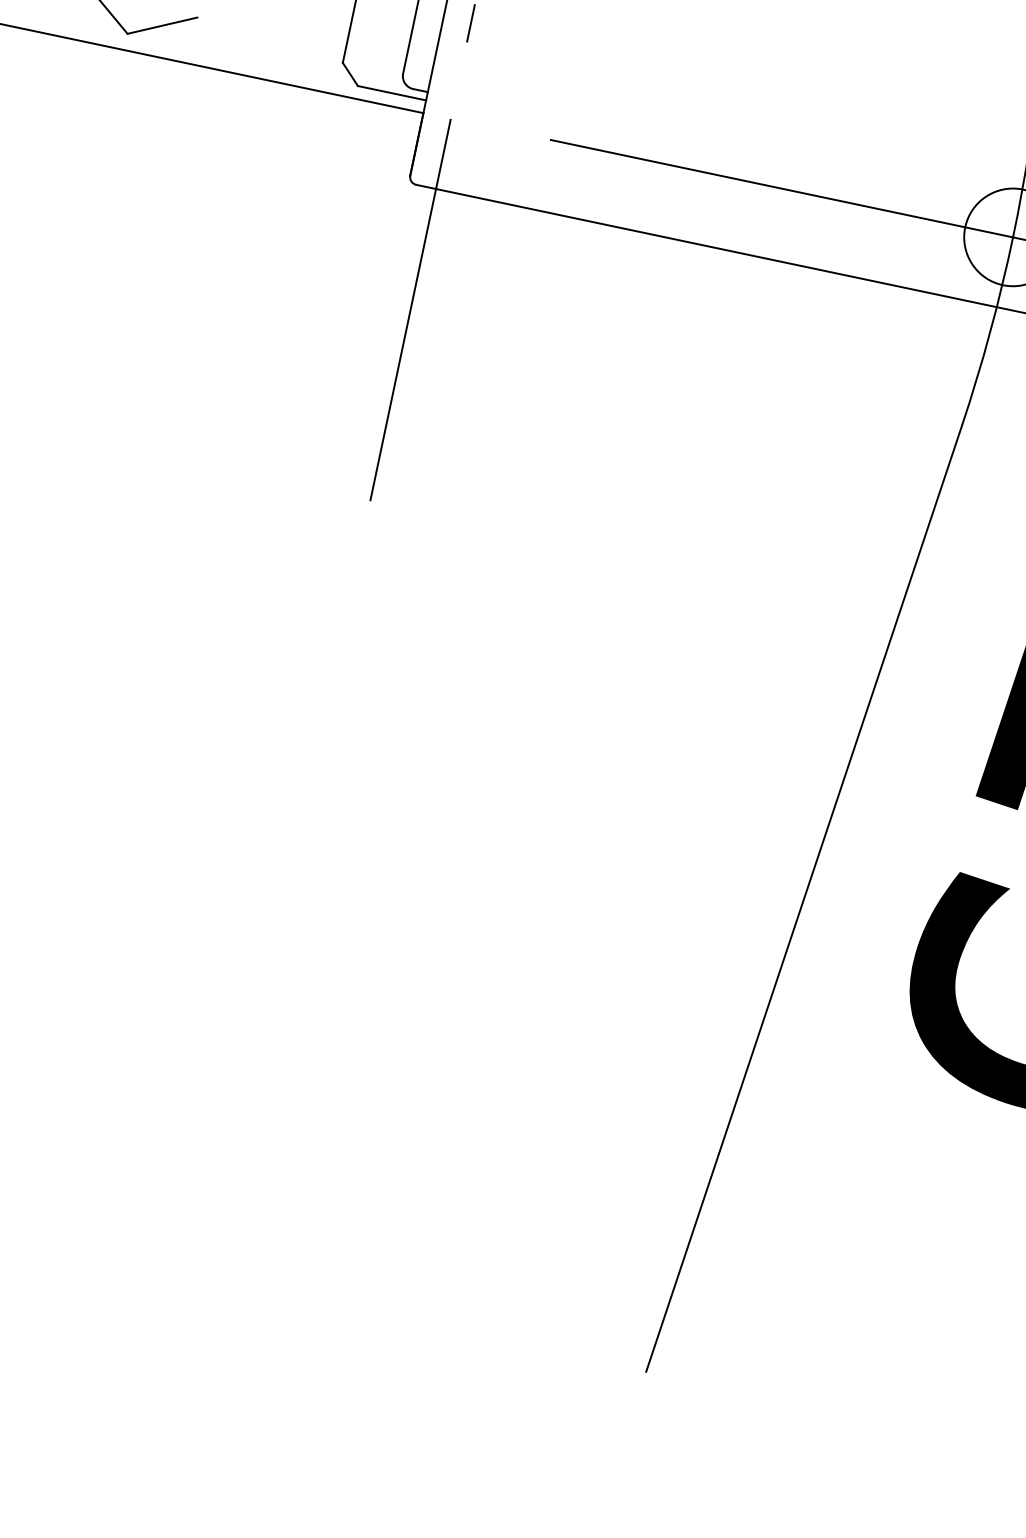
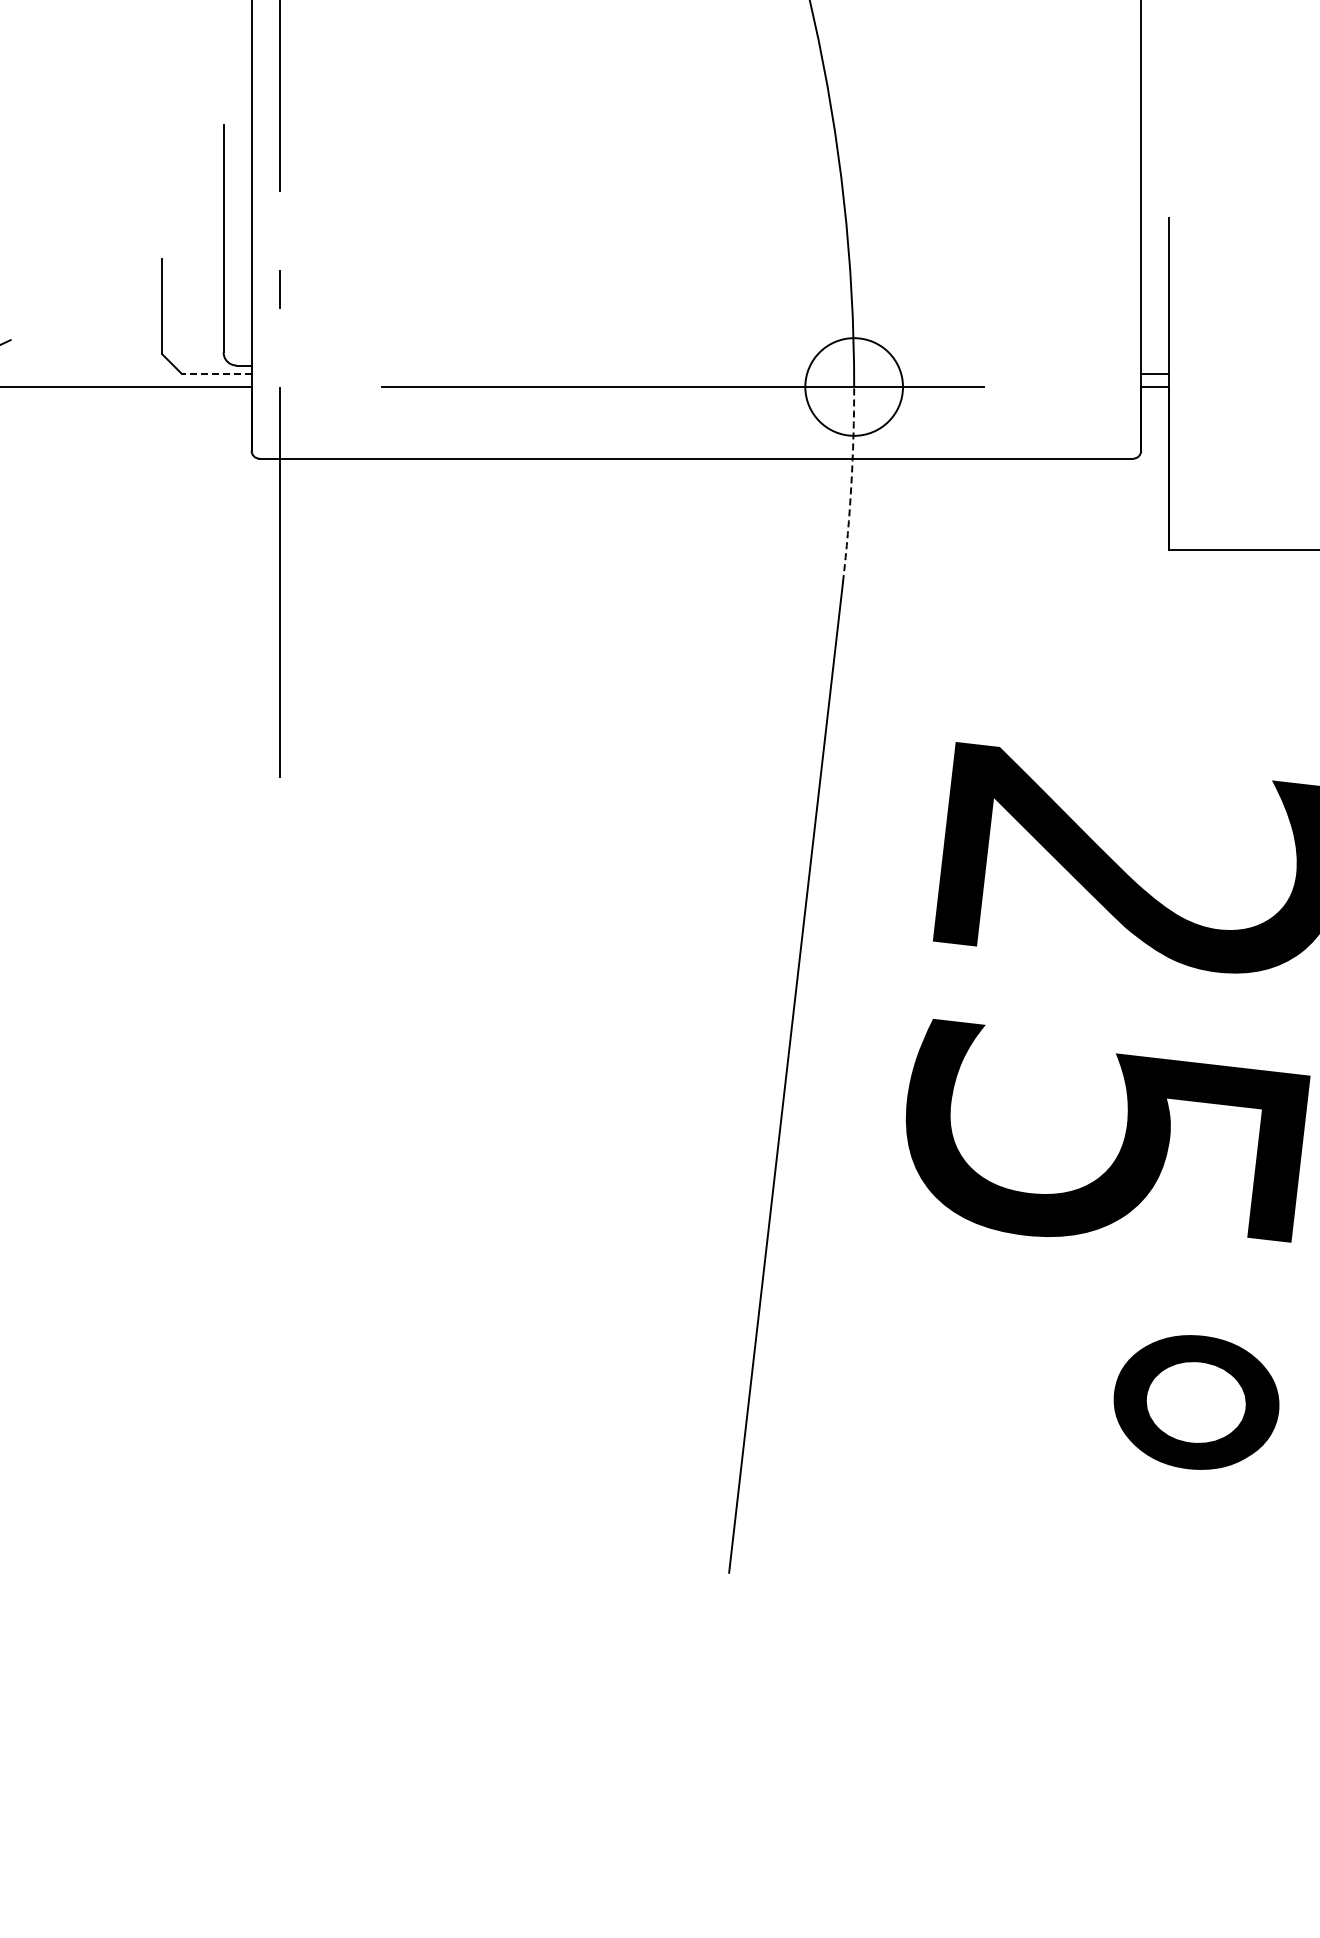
line: (391, 92) -> (216, 373), solid -> dashed
arc: (990, 332) -> (851, 484), solid -> dashed

